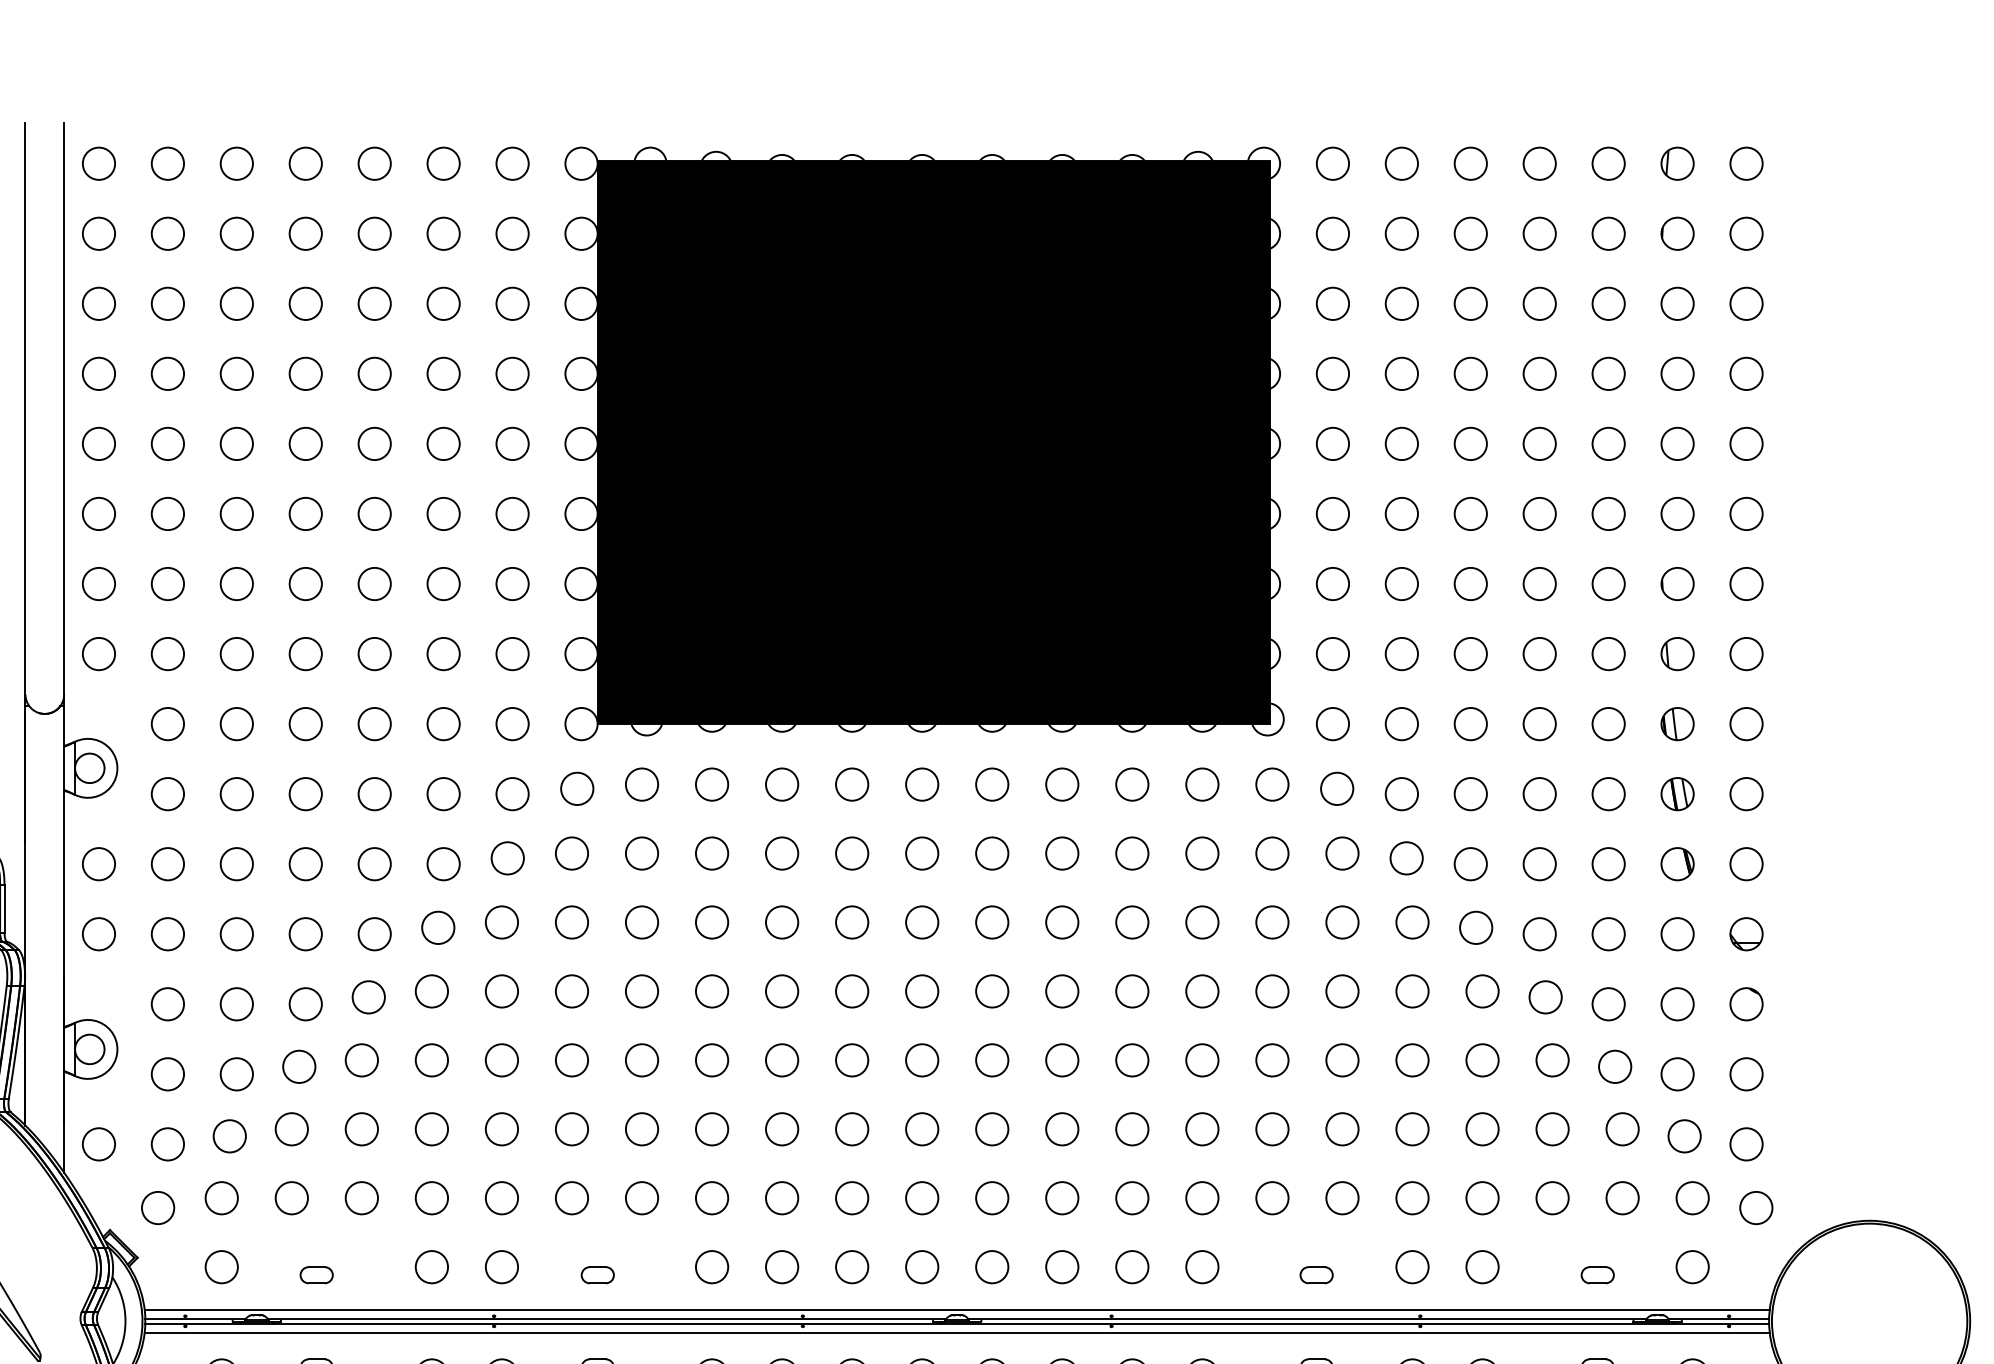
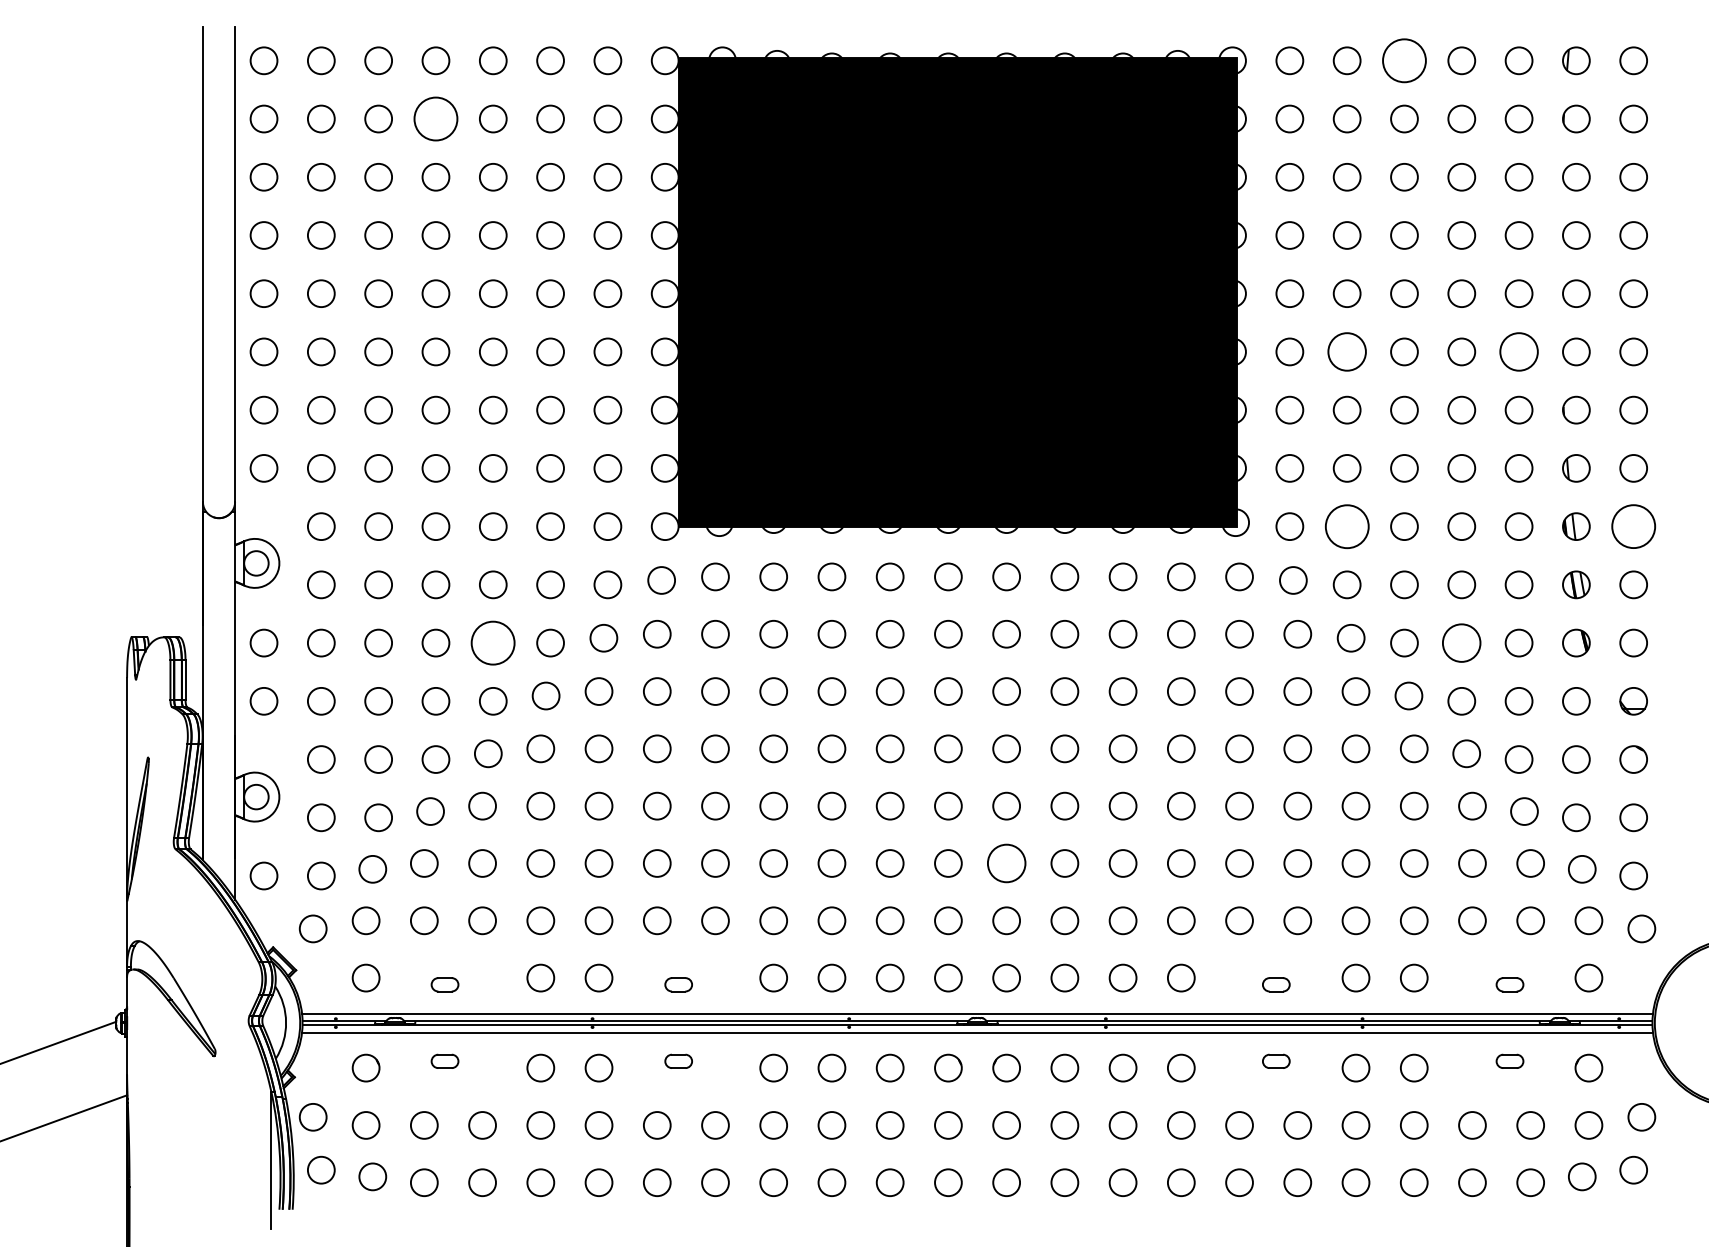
circle: (1470, 163) -> (1404, 60), size x1.6
circle: (305, 233) -> (435, 118), size x1.6
circle: (1401, 513) -> (1346, 351), size x1.4
circle: (1607, 513) -> (1518, 351), size x1.4
circle: (1401, 723) -> (1346, 526), size x1.6
circle: (1746, 723) -> (1633, 526), size x1.6
circle: (374, 863) -> (493, 642), size x1.6
circle: (1539, 863) -> (1461, 642), size x1.4
circle: (992, 1129) -> (1006, 863), size x1.4

